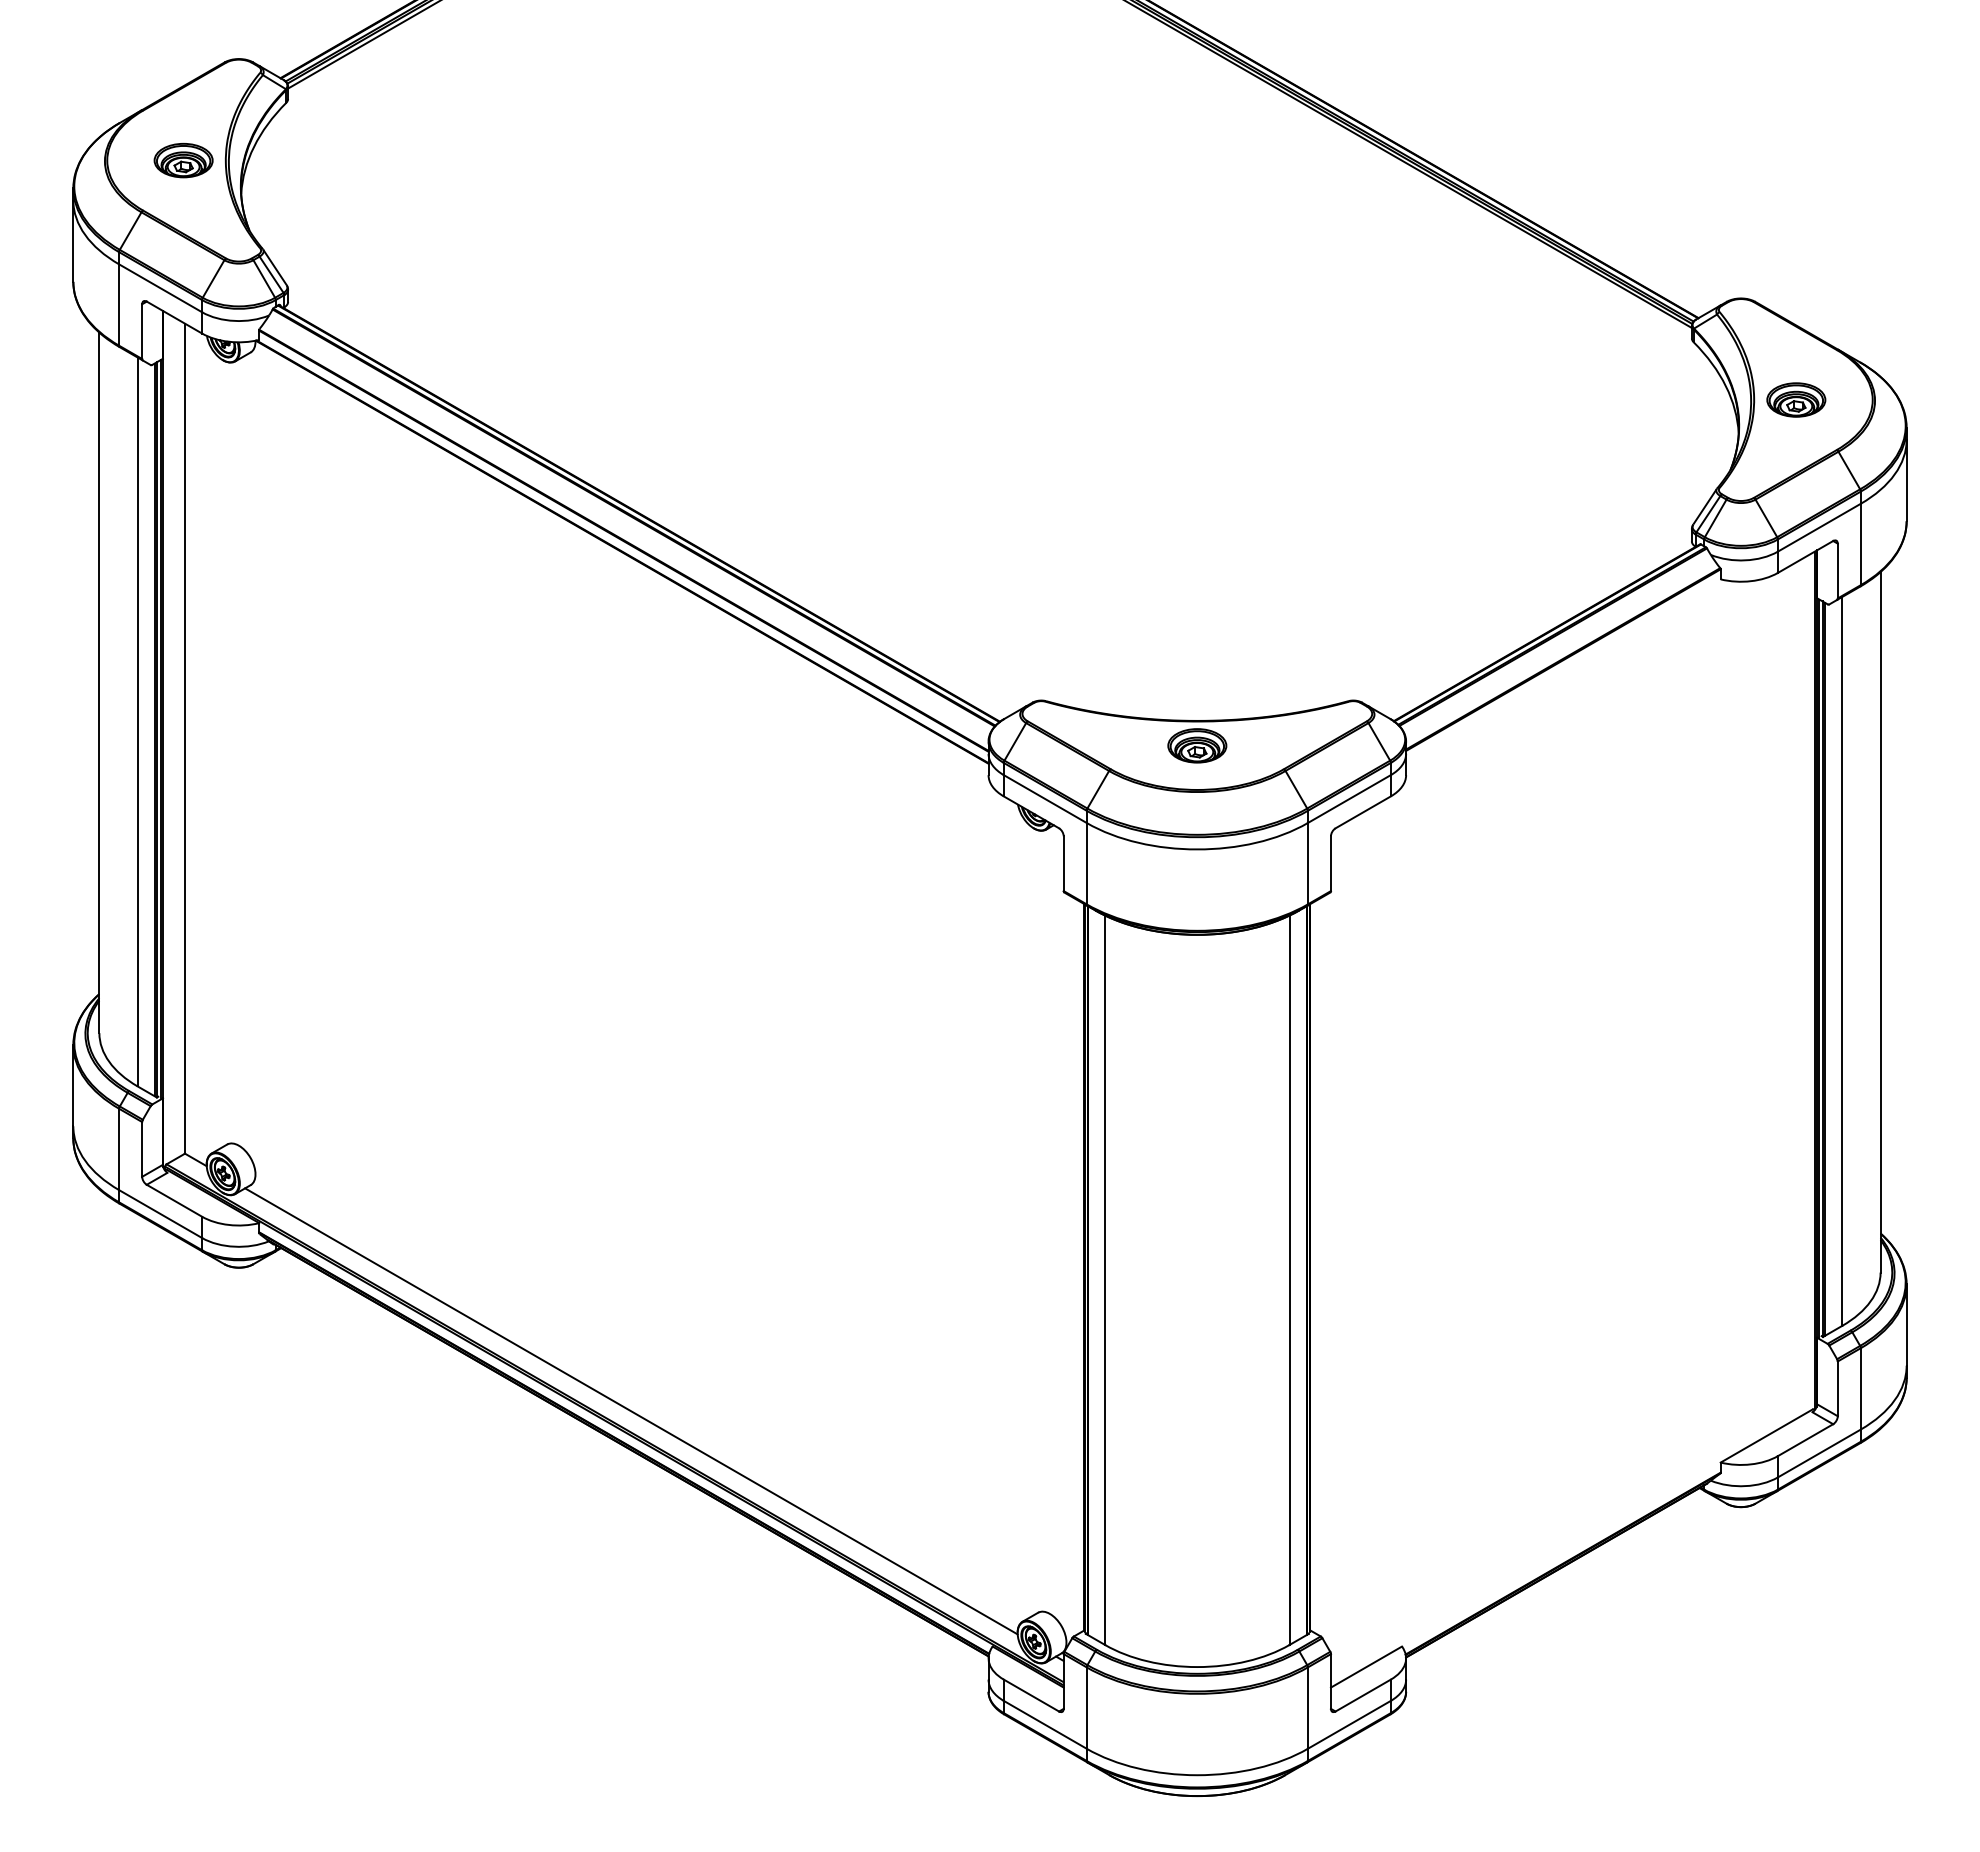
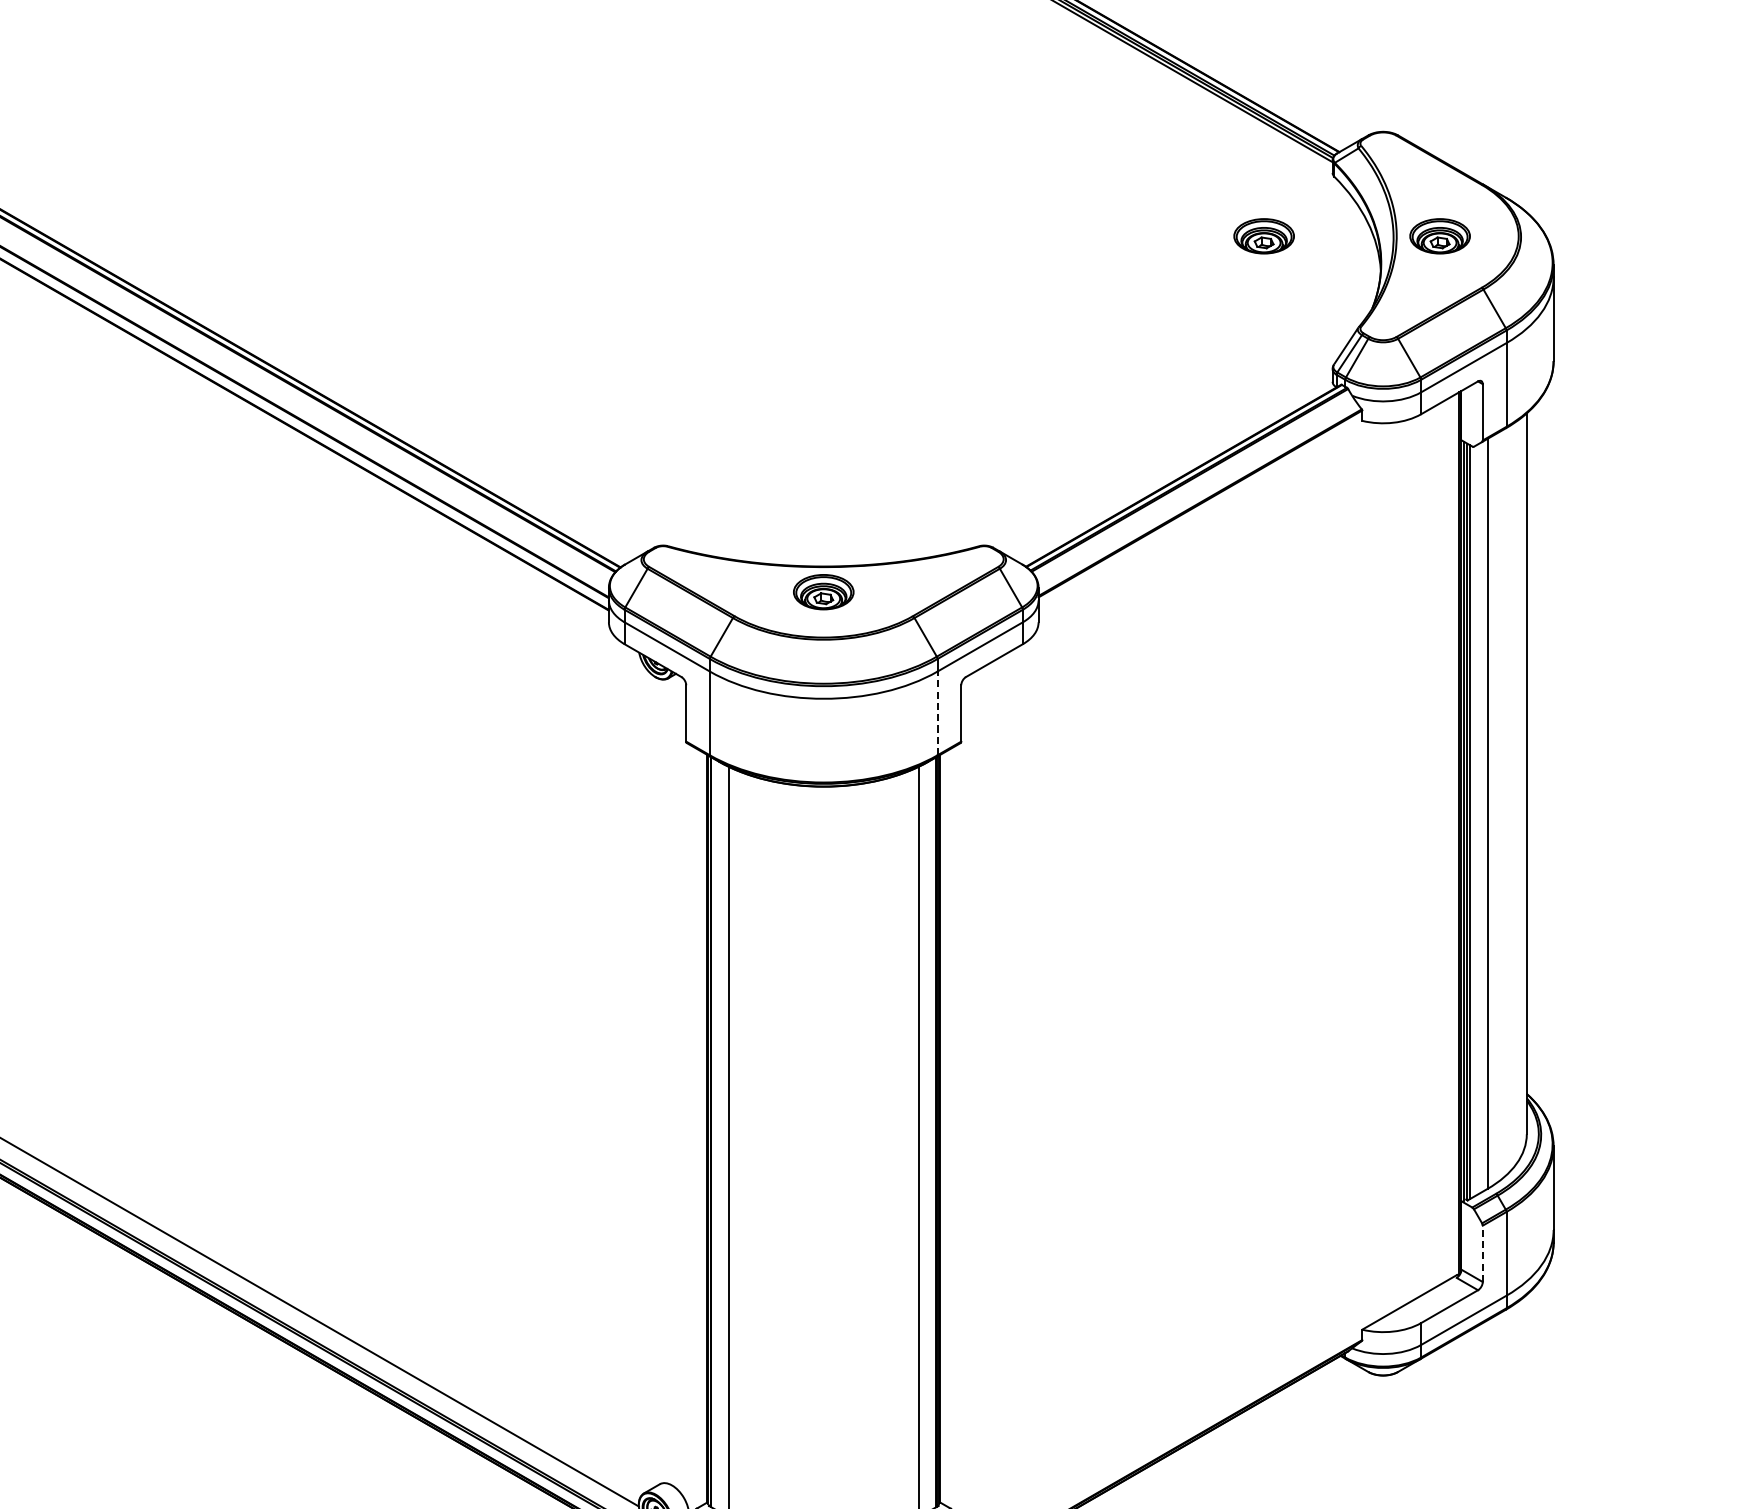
part: (1625, 399) -> (1264, 235), added
line: (1307, 863) -> (937, 713), solid -> dashed
line: (1837, 1388) -> (1482, 1253), solid -> dashed

